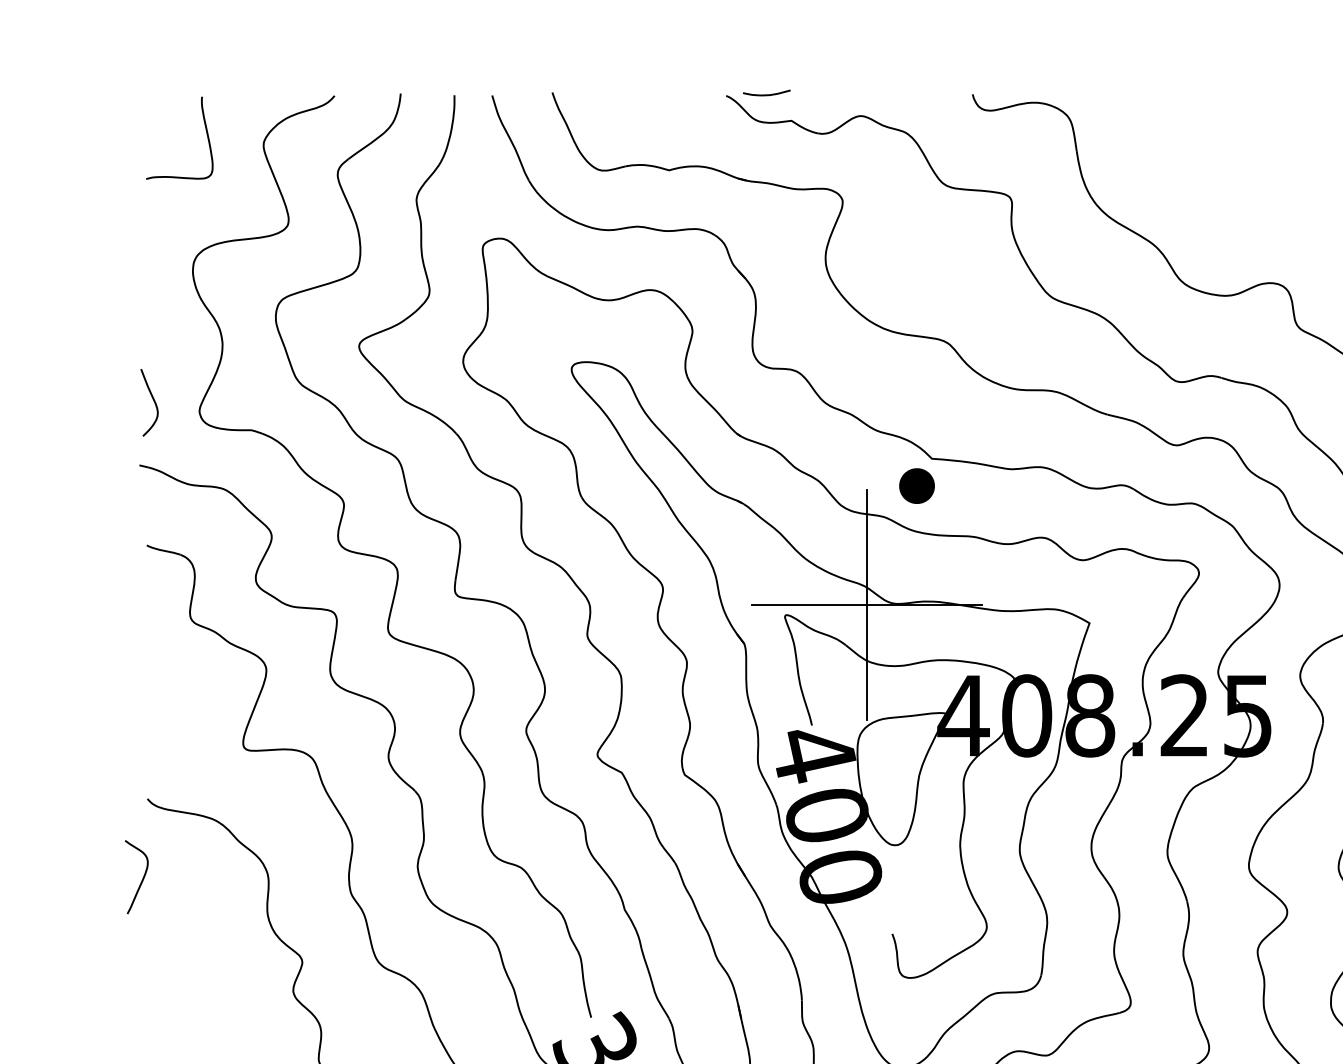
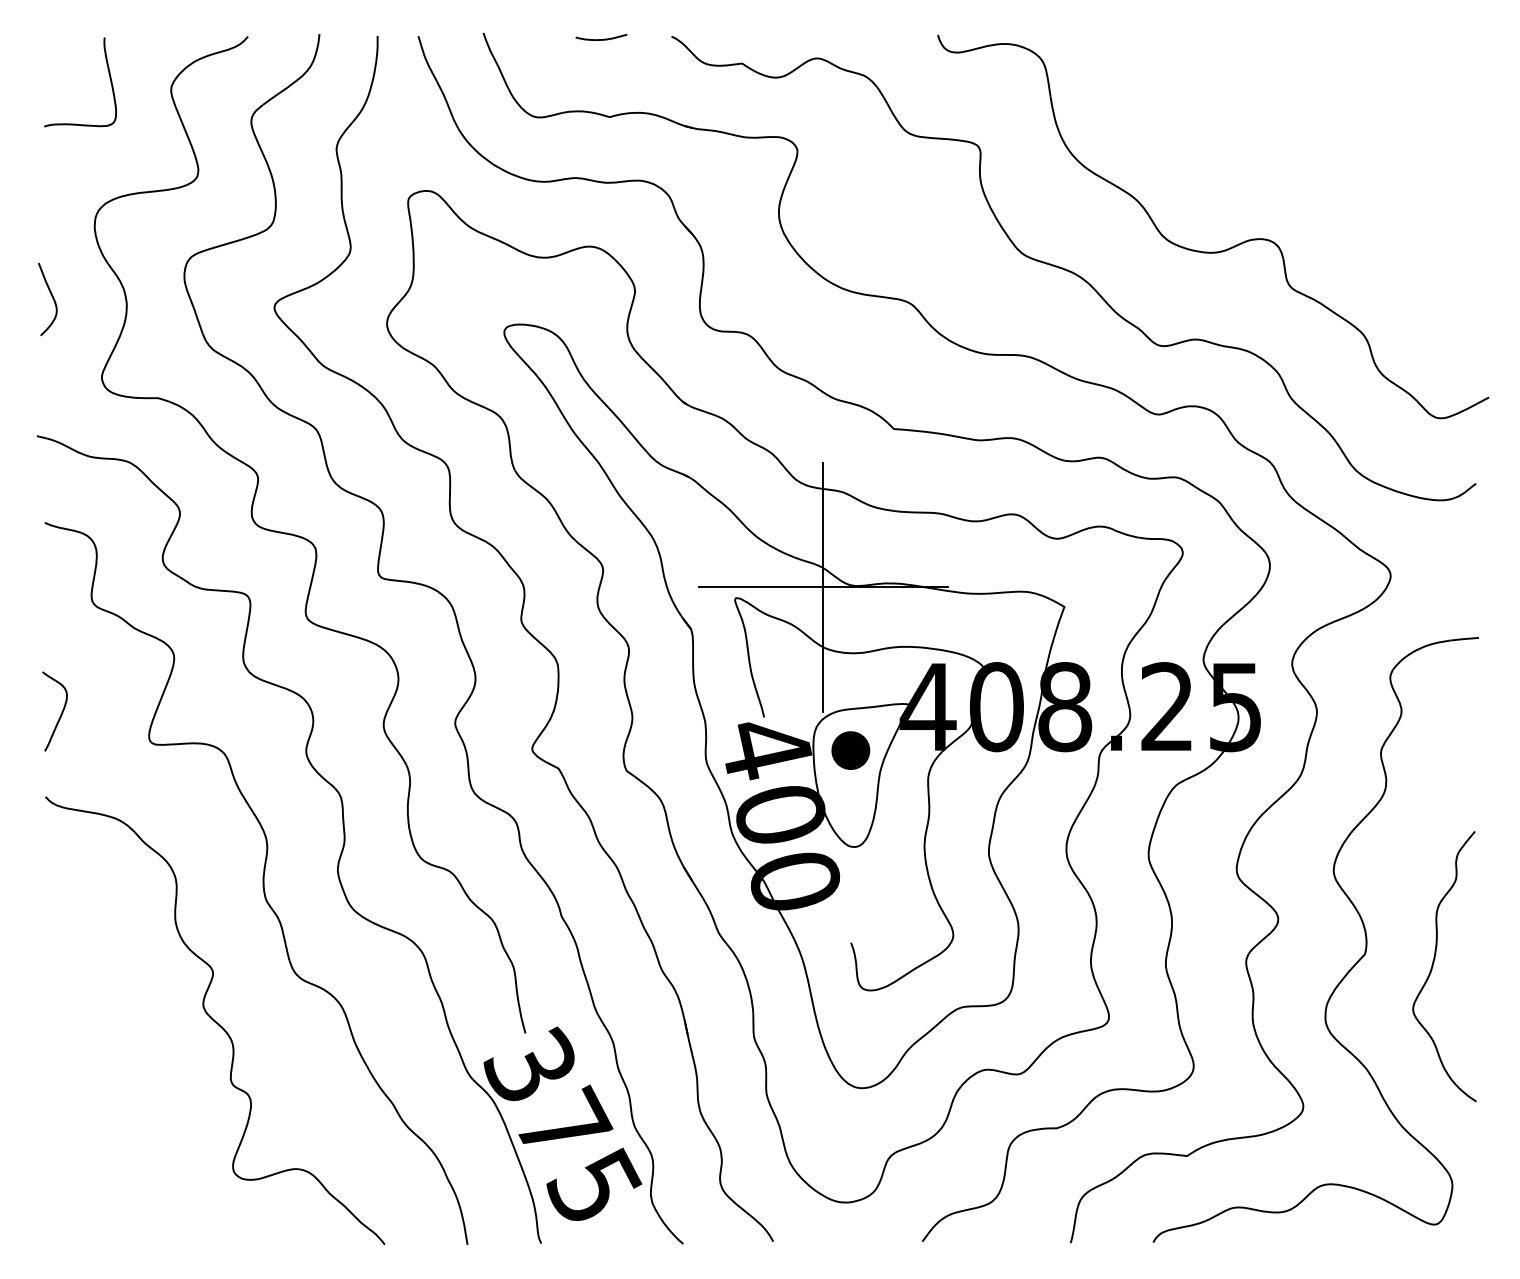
curve: (766, 94) -> (601, 39), moved
curve: (152, 400) -> (51, 296), moved
part: (916, 486) -> (850, 750), moved
curve: (141, 879) -> (60, 714), moved

